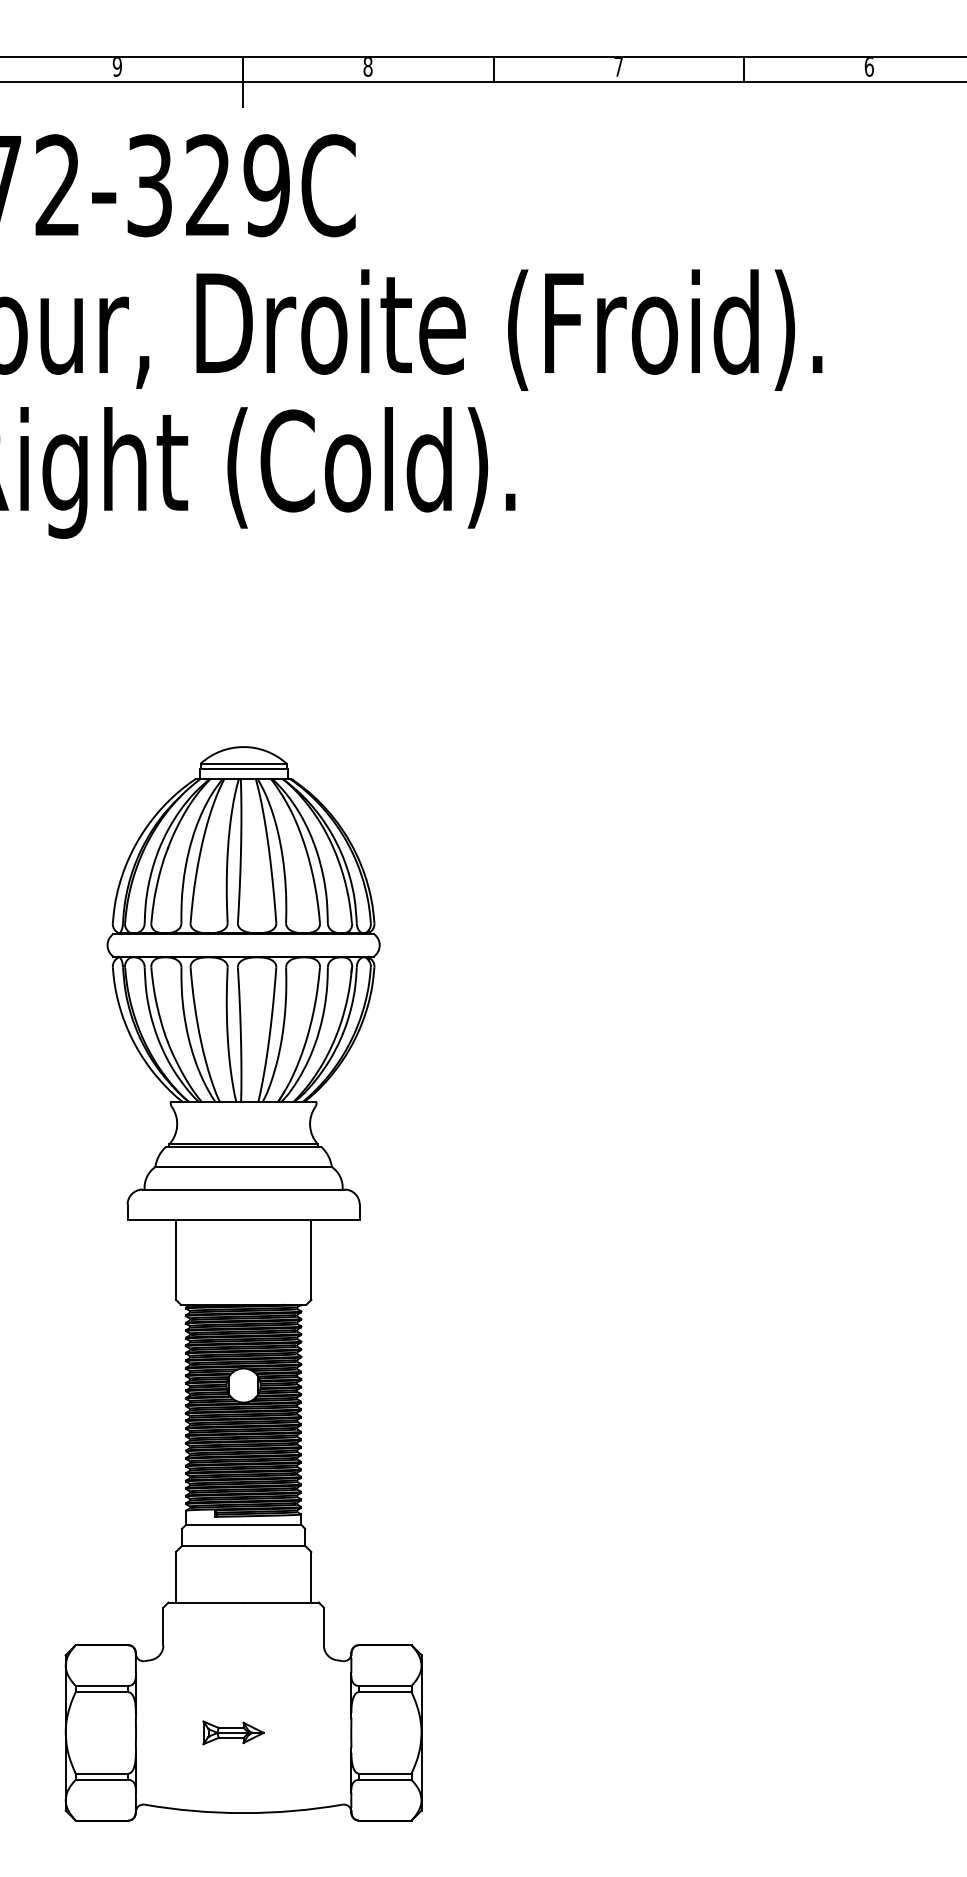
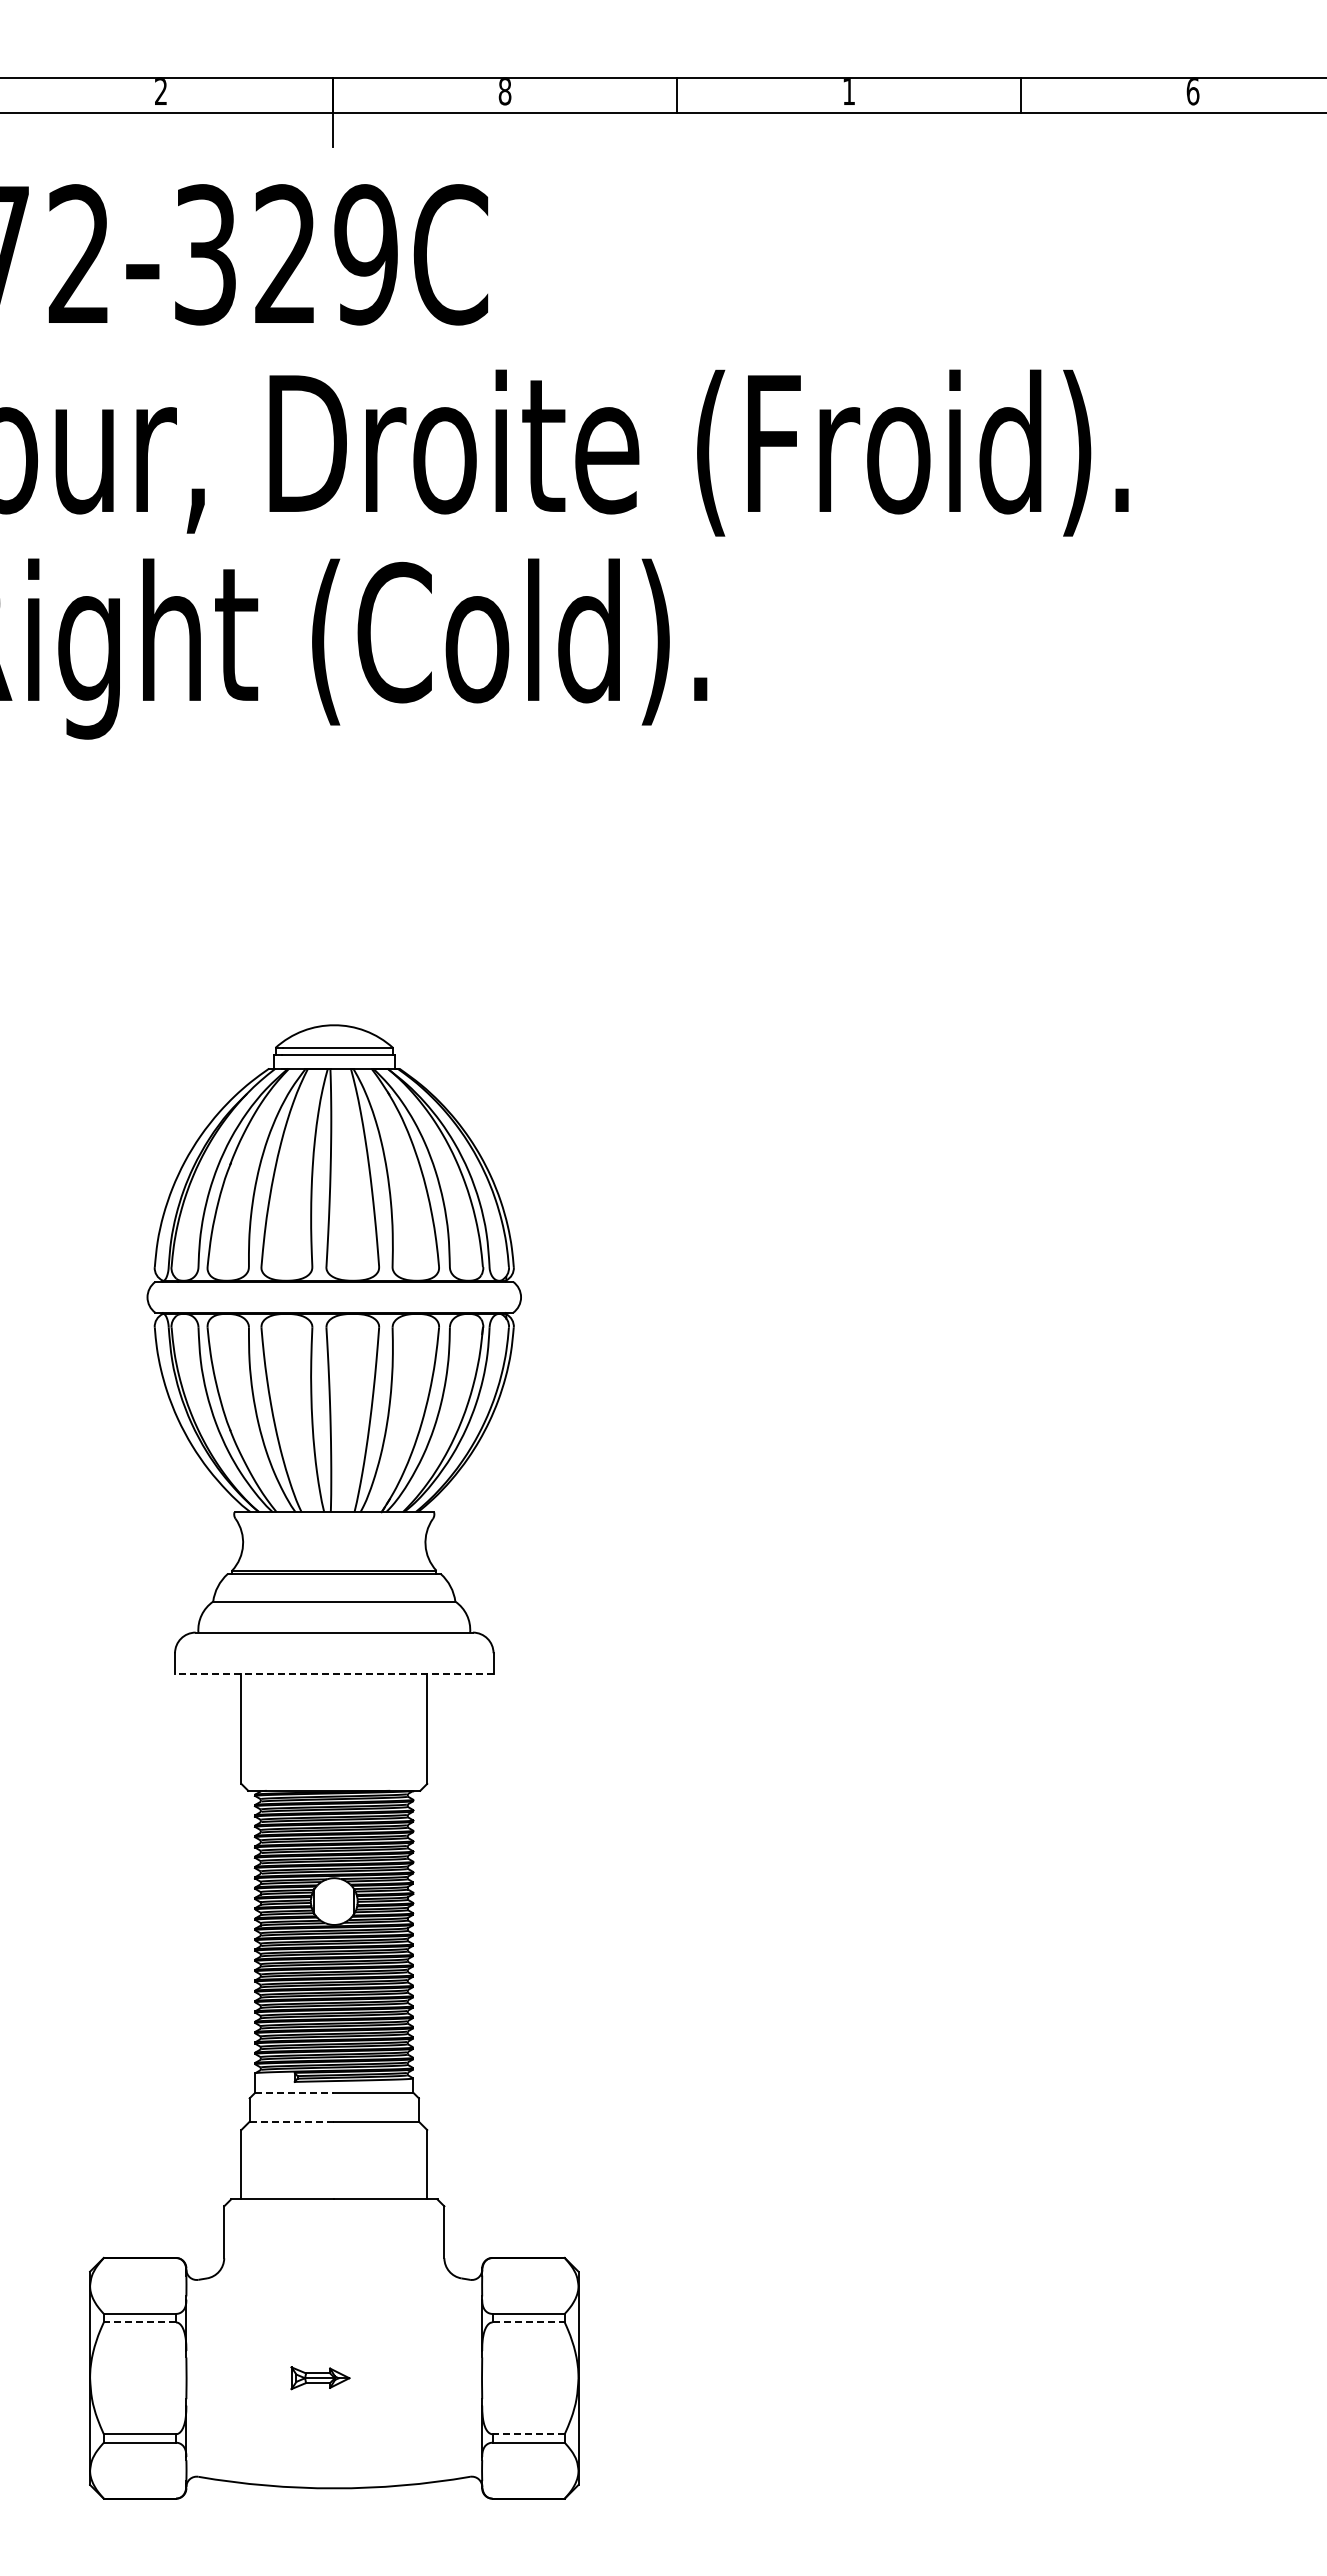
text: (618, 66) -> (848, 91), 7 -> 1
text: (117, 67) -> (160, 92), 9 -> 2
line: (243, 1219) -> (333, 1673), solid -> dashed
line: (214, 1524) -> (294, 2092), solid -> dashed
line: (213, 1545) -> (292, 2121), solid -> dashed
line: (101, 1692) -> (139, 2322), solid -> dashed
line: (385, 1692) -> (529, 2322), solid -> dashed
part: (233, 1732) -> (320, 2377), size x0.7
line: (385, 1773) -> (528, 2434), solid -> dashed

